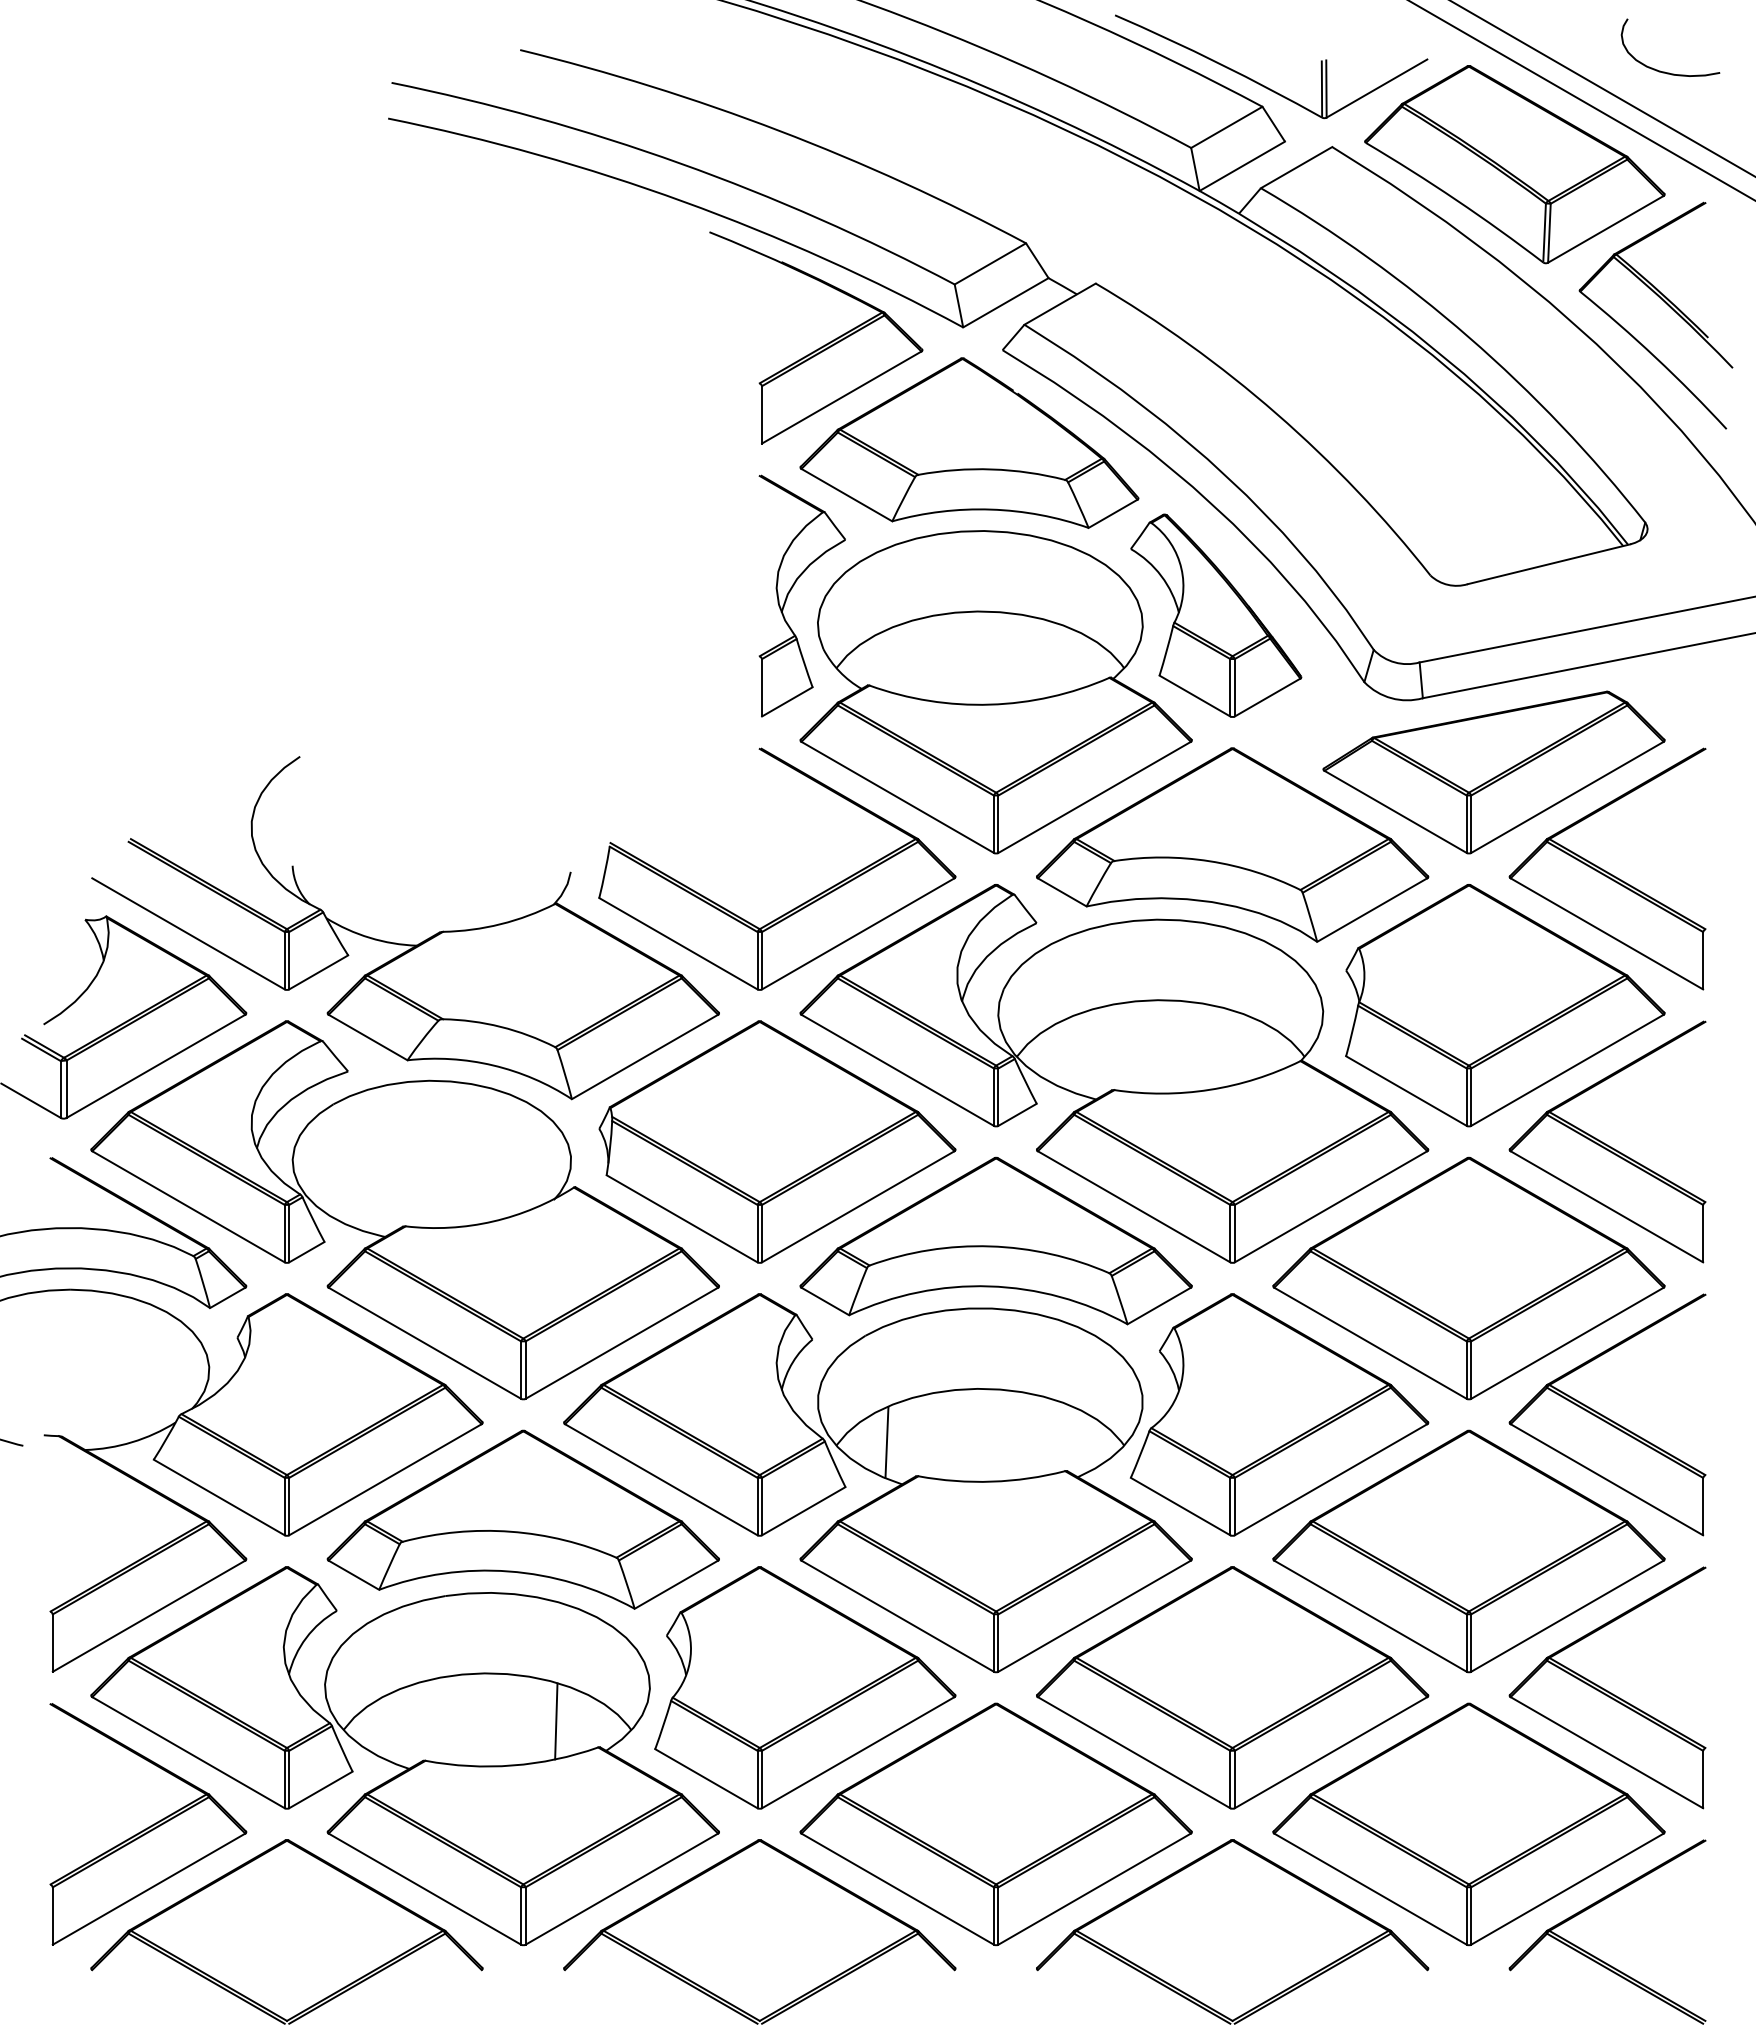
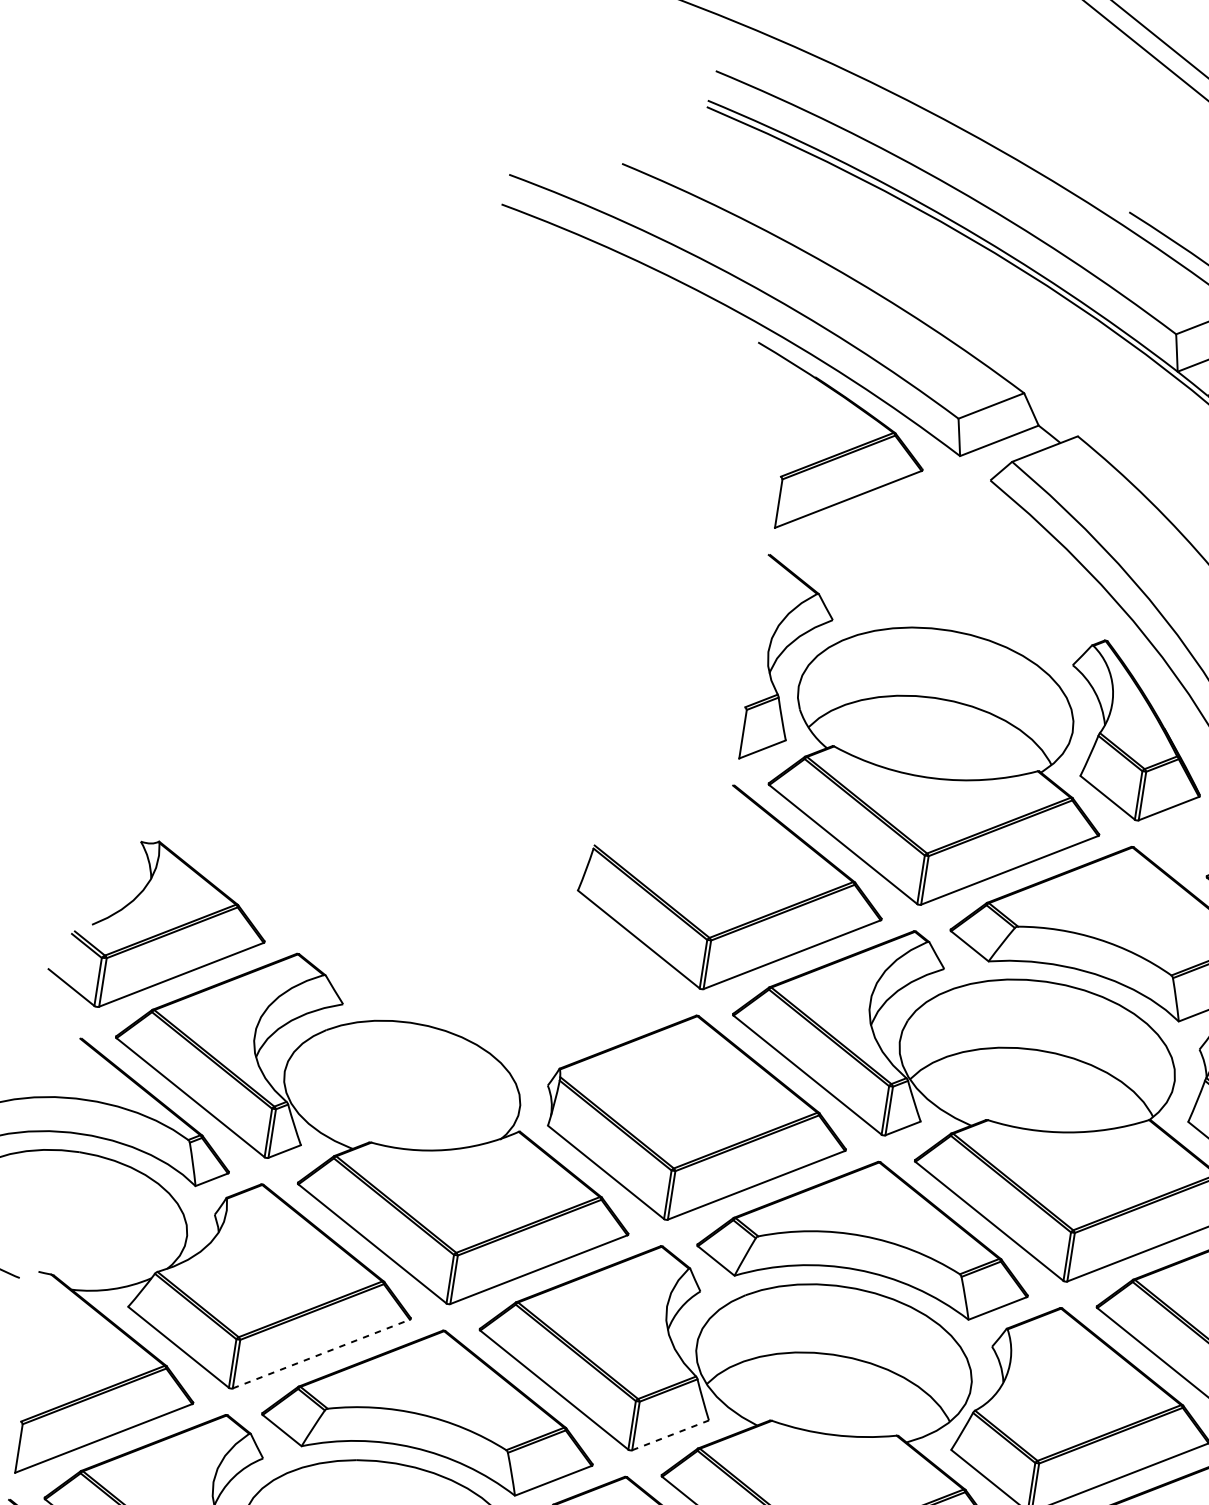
part: (969, 442) -> (950, 554), removed
part: (404, 943) -> (407, 903), removed
line: (886, 1442) -> (749, 1388), removed
line: (385, 1479) -> (321, 1353), solid -> dashed
line: (804, 1510) -> (671, 1434), solid -> dashed

